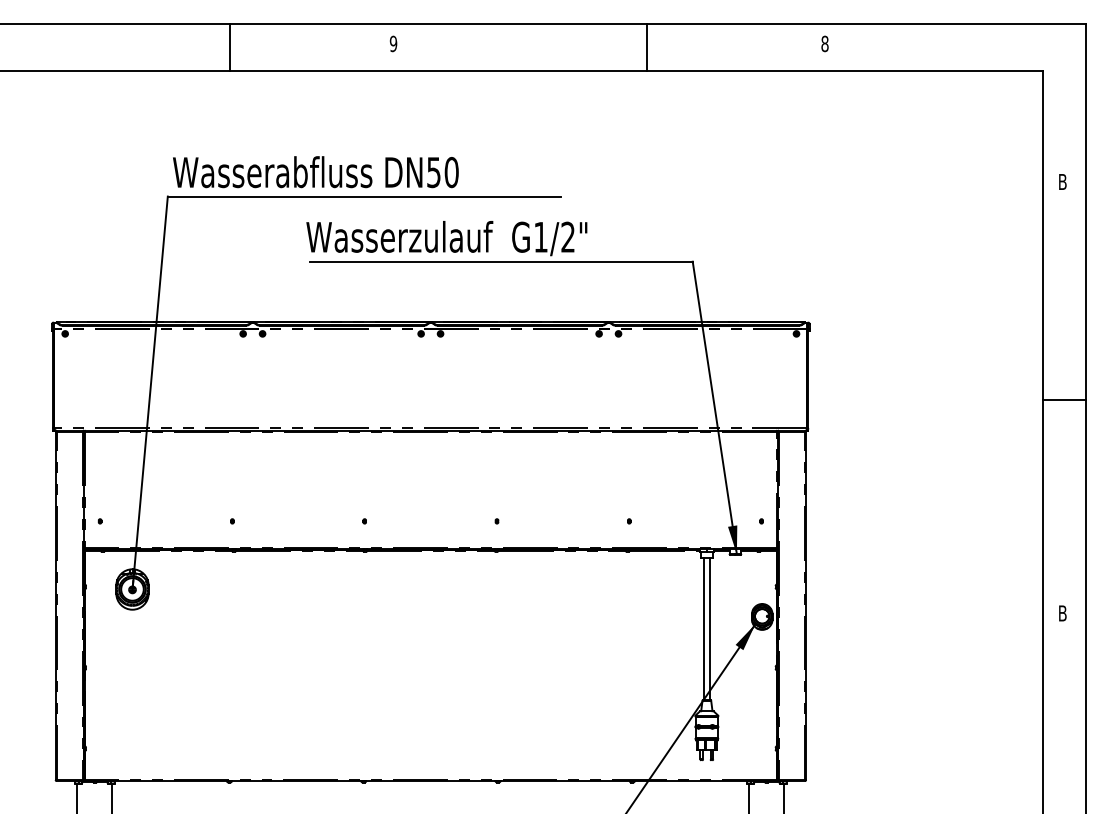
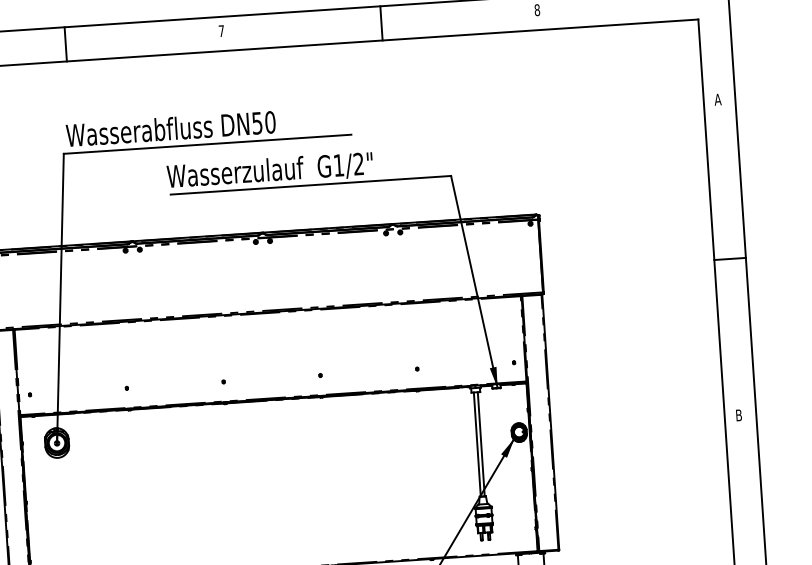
text: (393, 43) -> (221, 30), 9 -> 7
line: (230, 47) -> (65, 44), moved
line: (646, 47) -> (381, 23), moved
text: (1062, 181) -> (717, 99), B -> A

